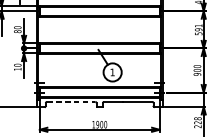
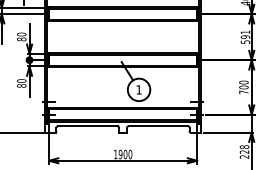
text: (17, 68) -> (21, 85), 10 -> 80
text: (197, 74) -> (243, 92), 900 -> 700
line: (70, 102) -> (87, 126), dashed -> solid

